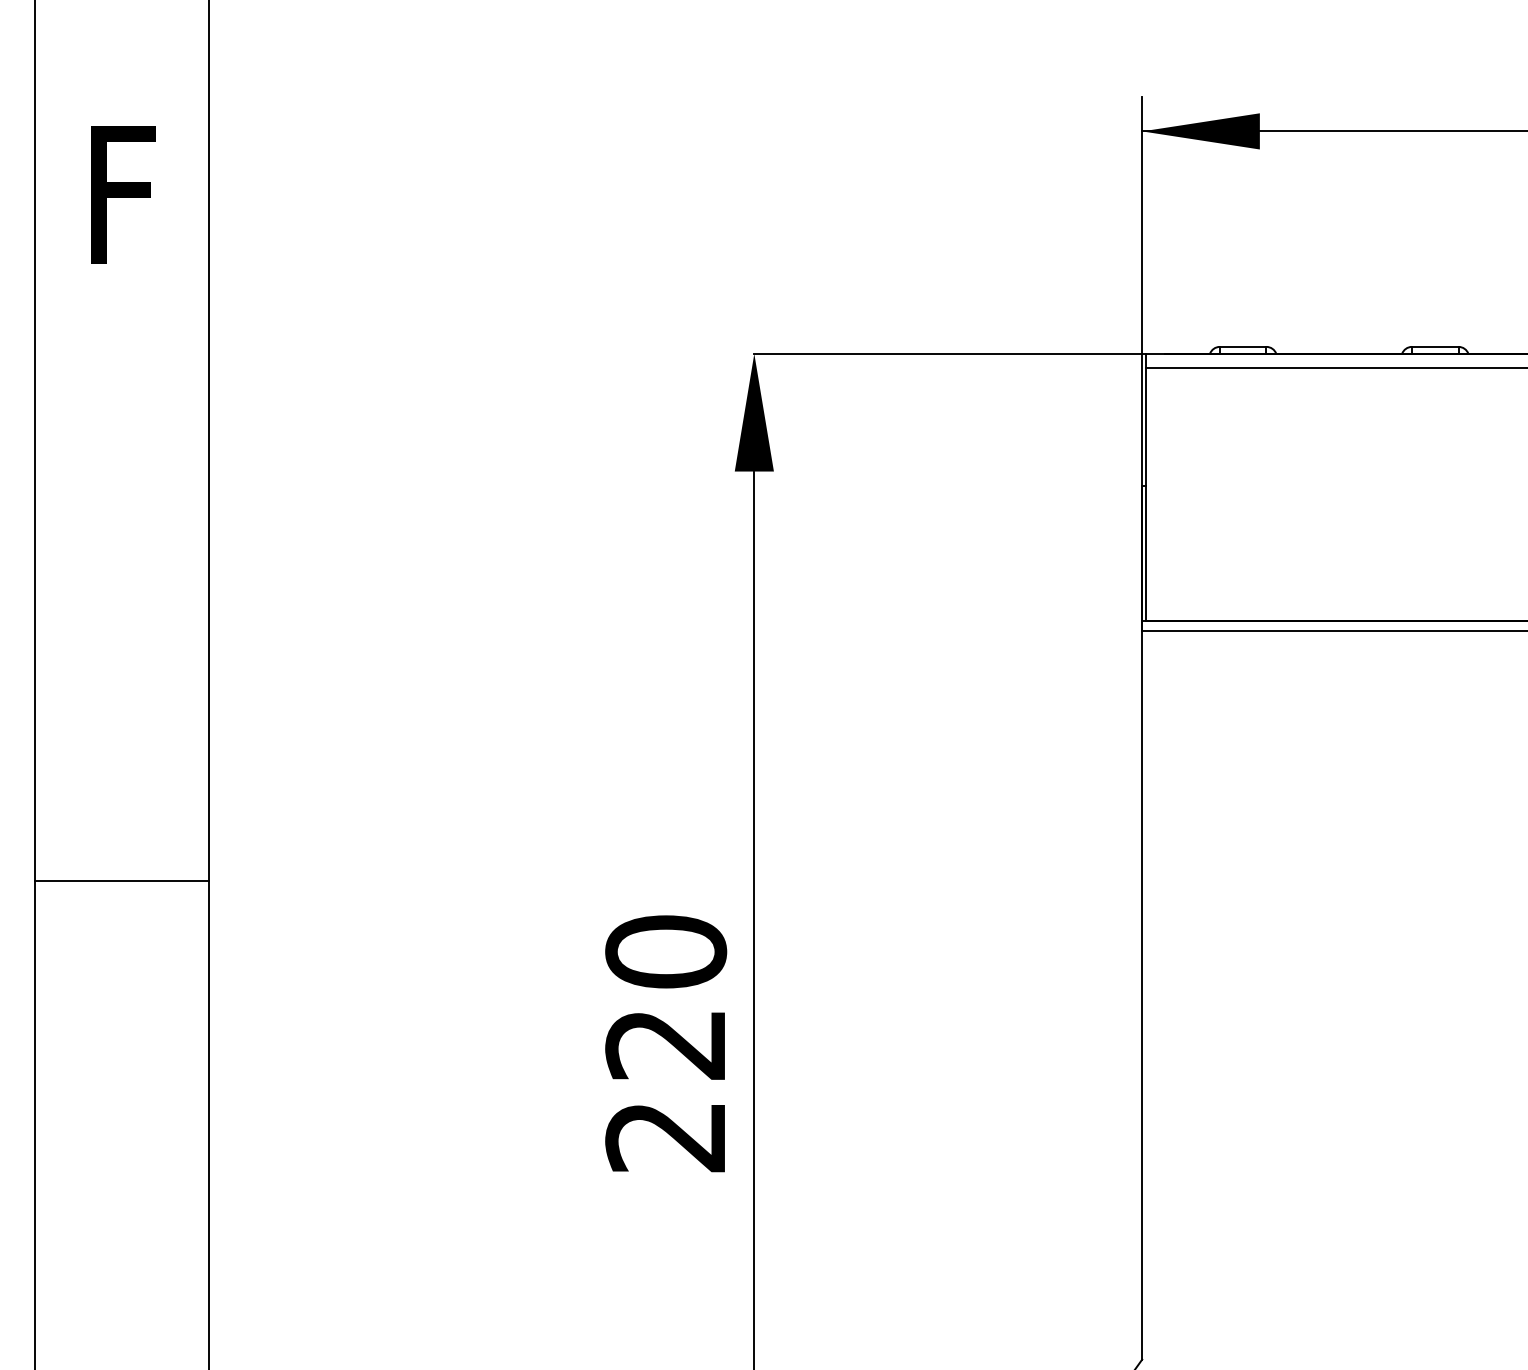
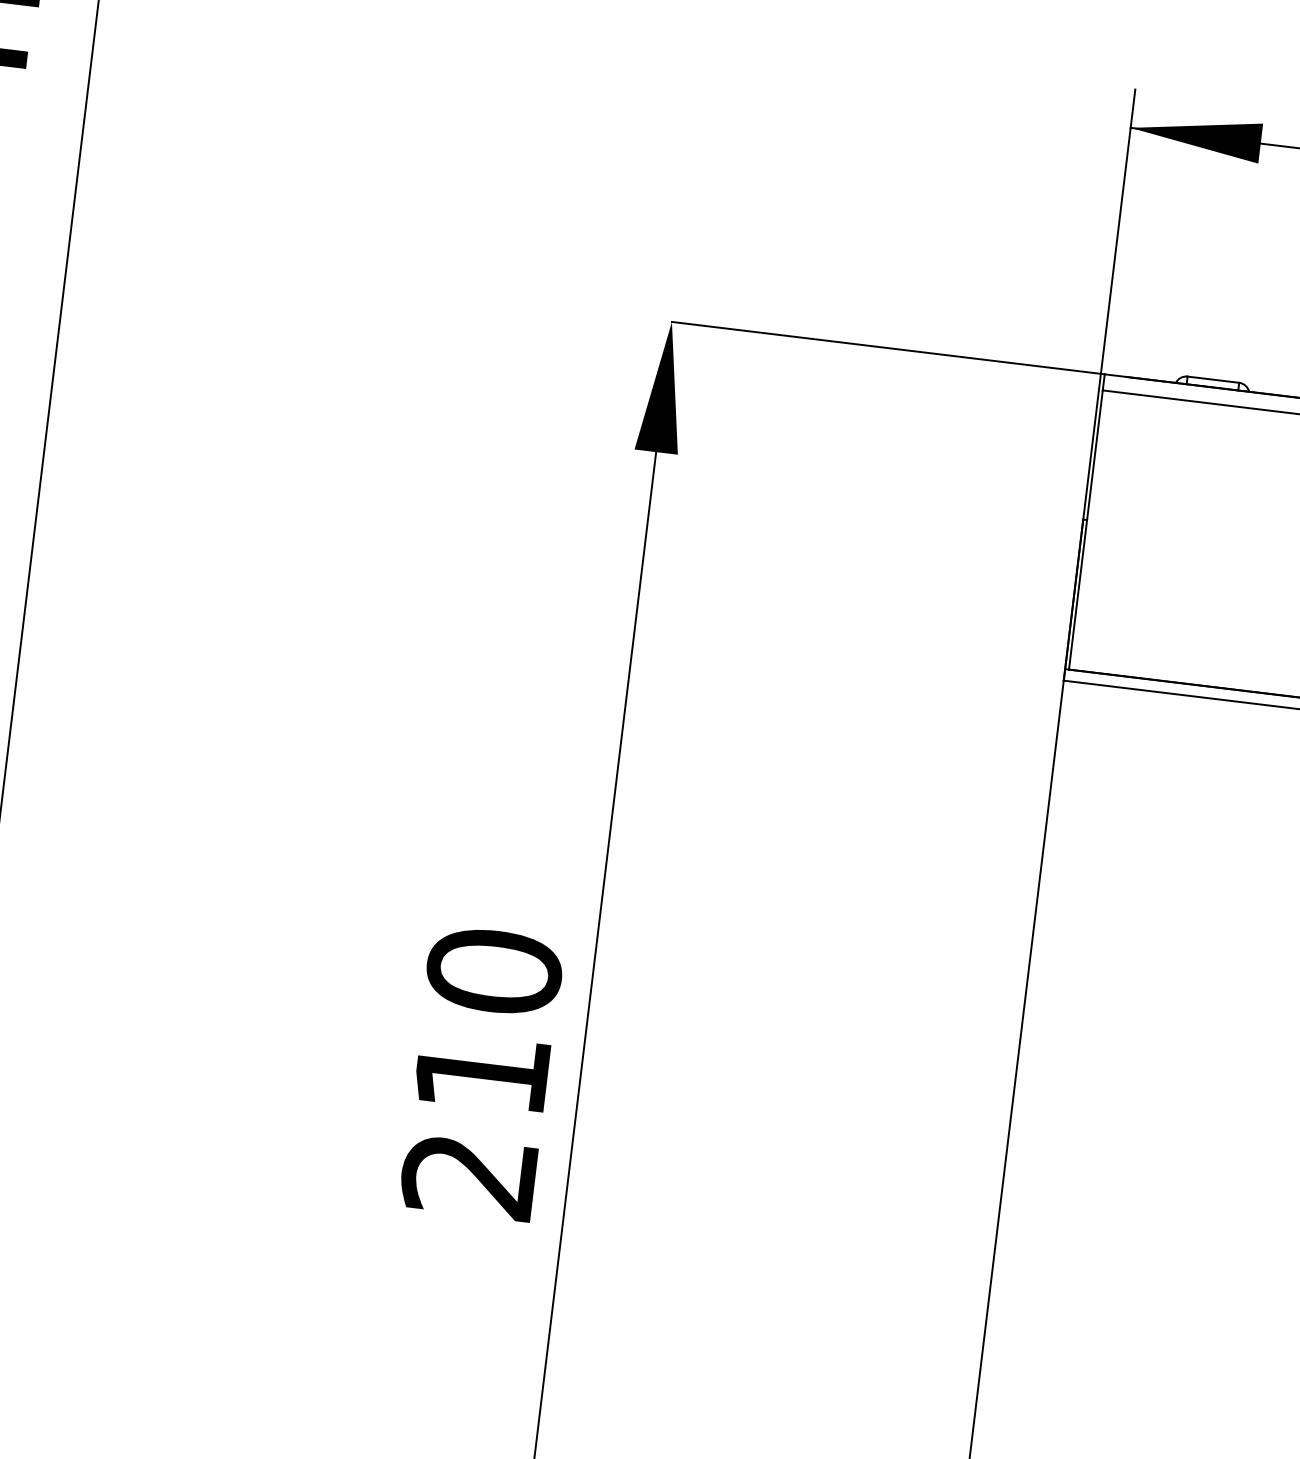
text: (664, 1045) -> (480, 1074), 220 -> 210

